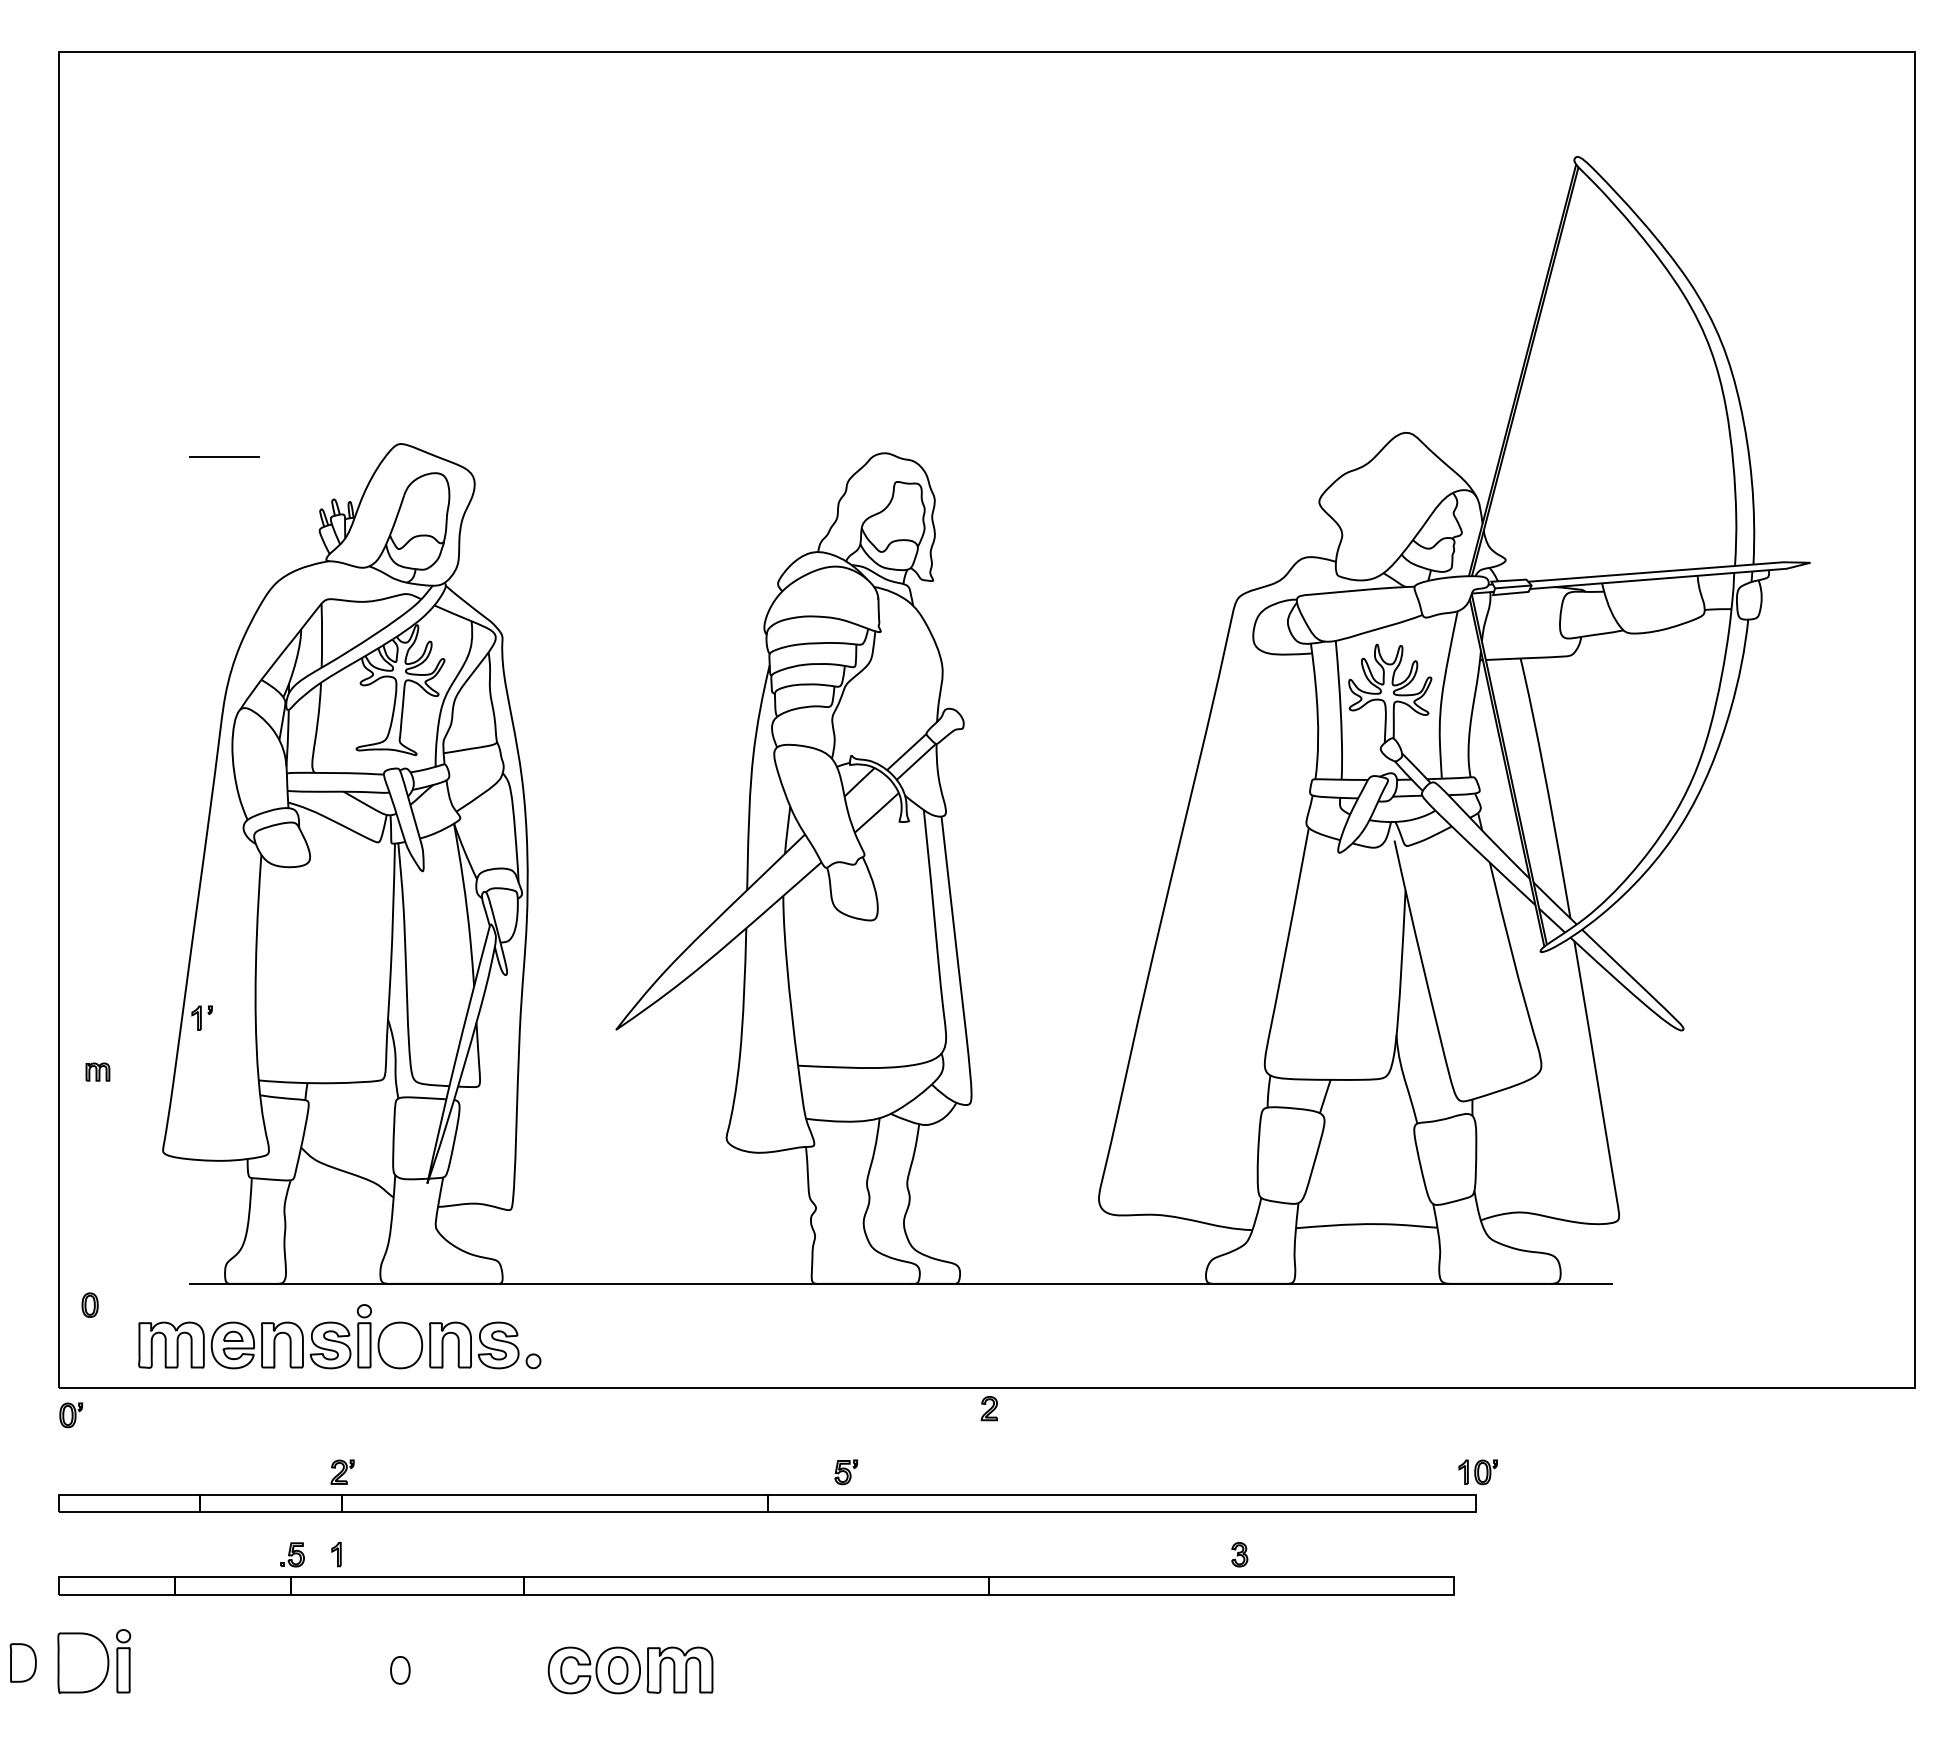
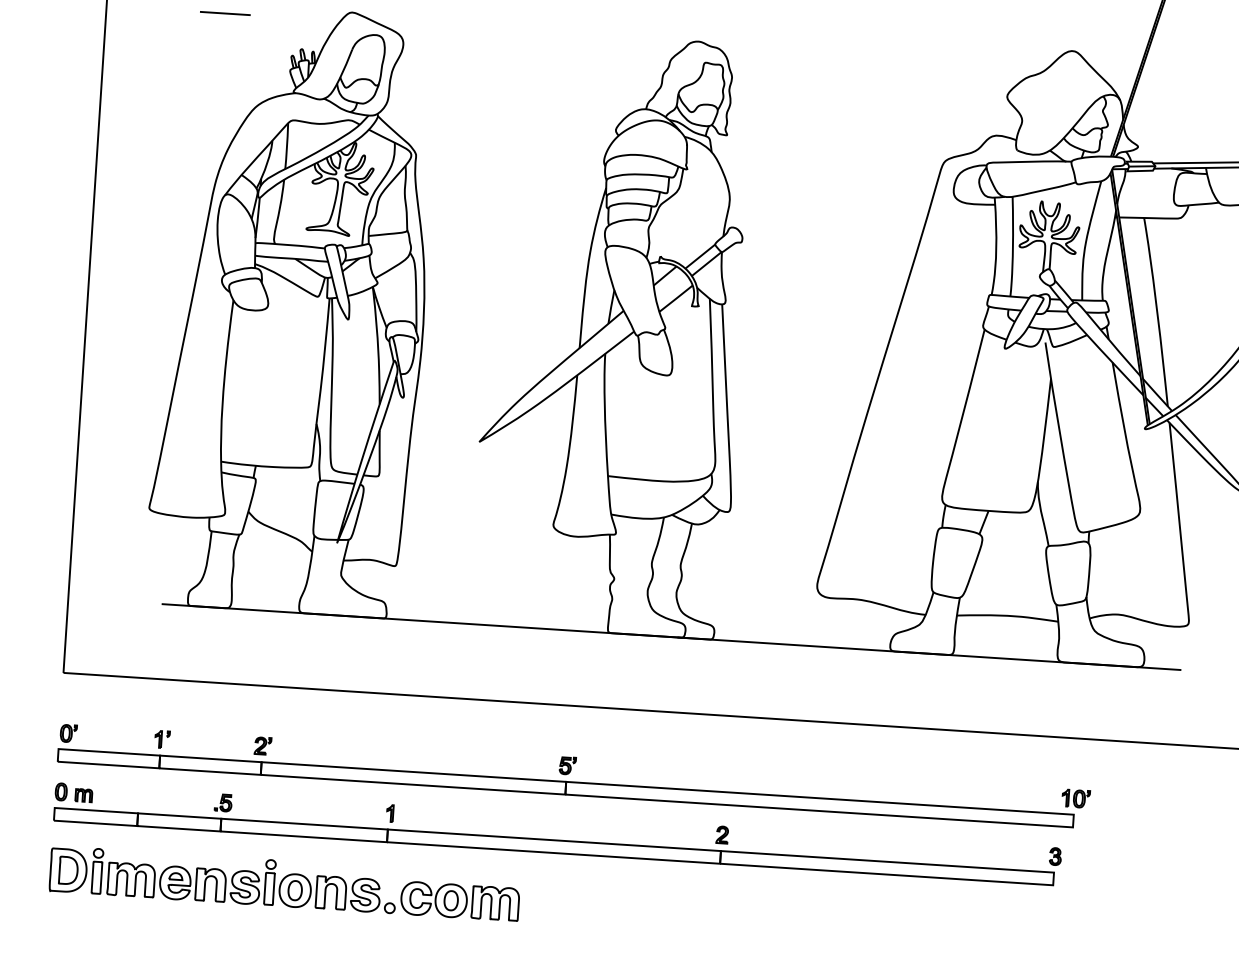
part: (201, 1017) -> (162, 739), moved
part: (97, 1071) -> (83, 795), moved
part: (89, 1304) -> (60, 791), moved
part: (339, 1336) -> (252, 881), moved
part: (988, 1408) -> (721, 834), moved
part: (71, 1415) -> (68, 733), moved
part: (845, 1472) -> (567, 765), moved
part: (336, 1554) -> (390, 813), moved
part: (1239, 1554) -> (1055, 856), moved
part: (22, 1662) -> (67, 870), moved

